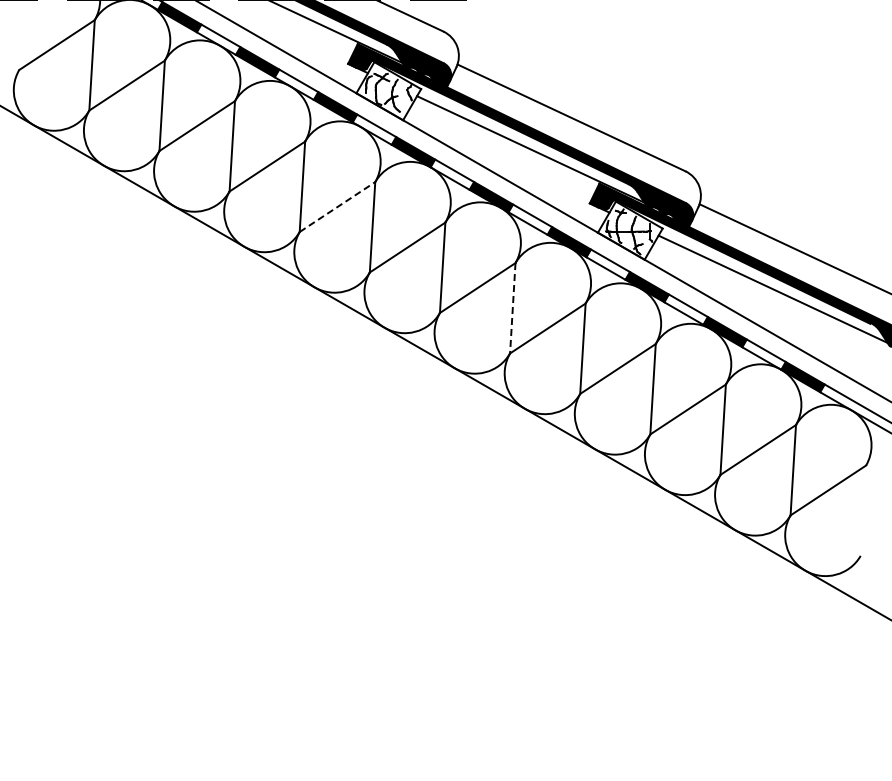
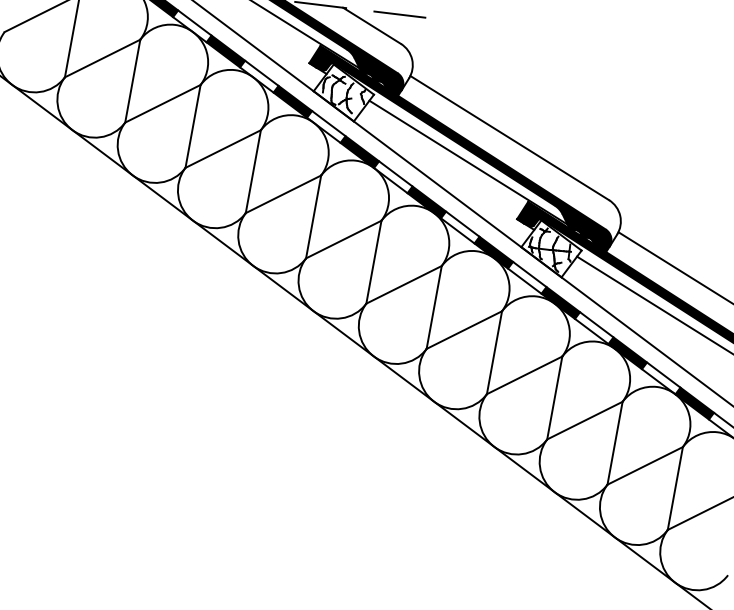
line: (337, 206) -> (283, 193), dashed -> solid
line: (512, 308) -> (433, 307), dashed -> solid

